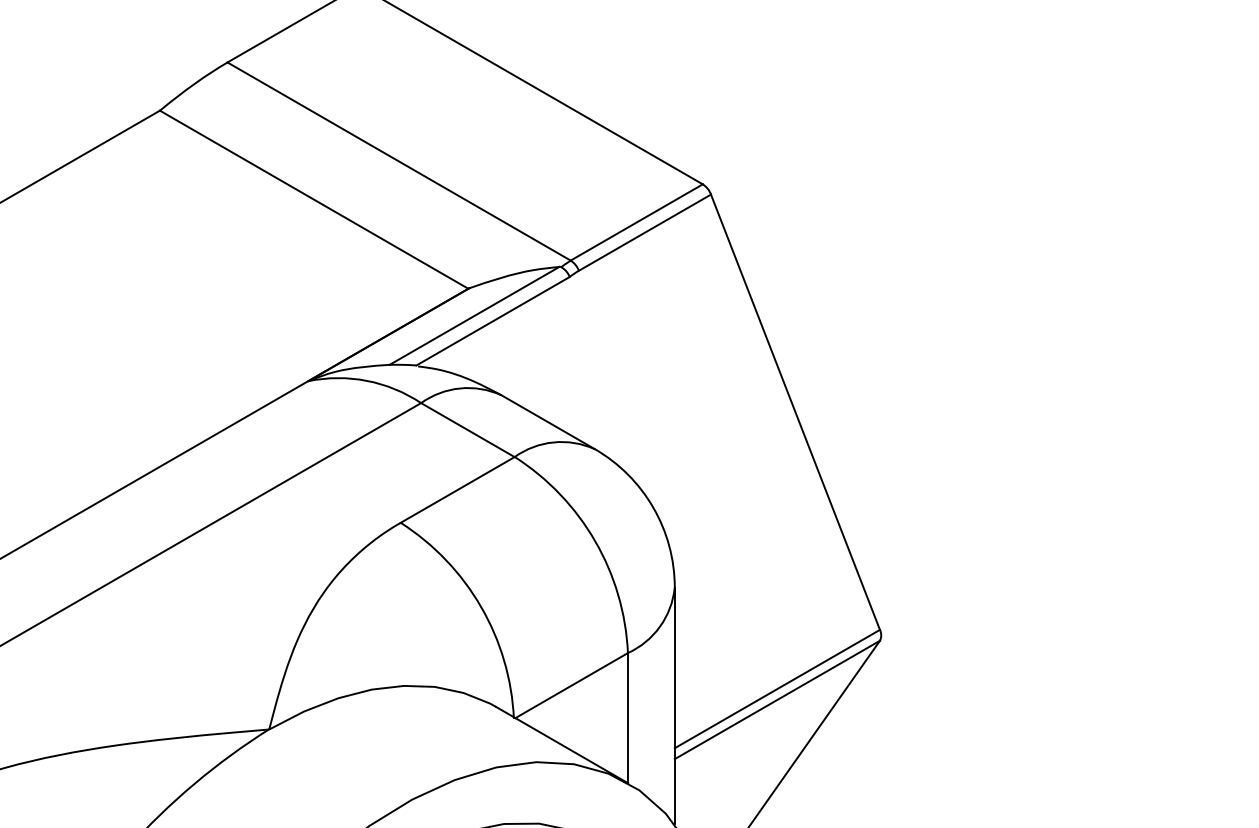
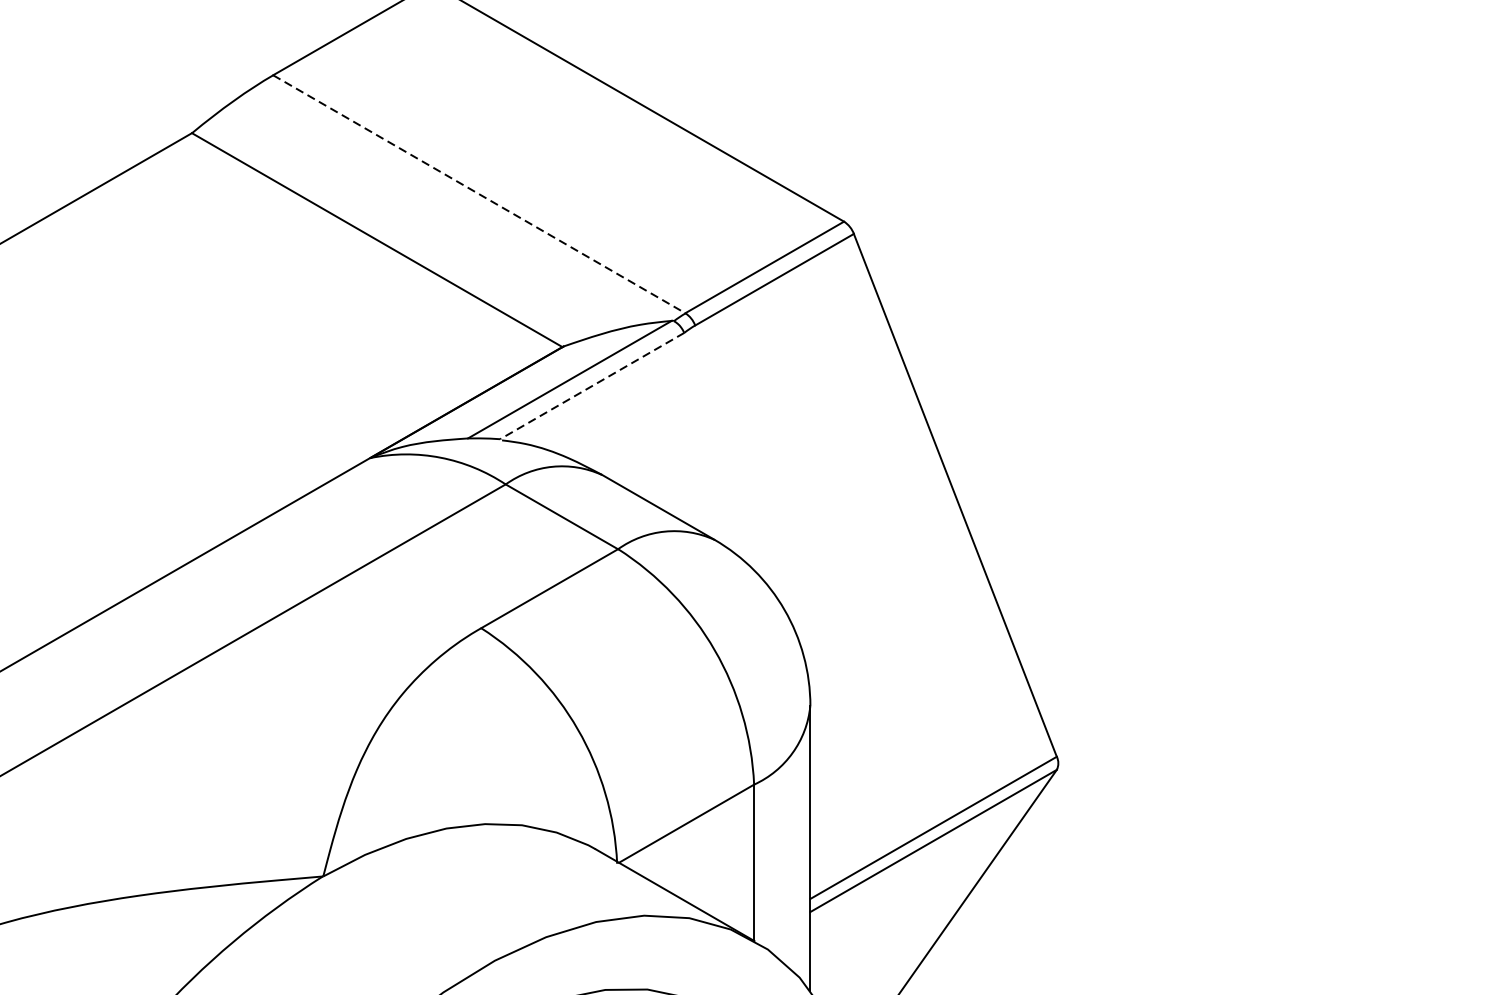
line: (399, 161) -> (479, 194), solid -> dashed
line: (493, 321) -> (592, 386), solid -> dashed

